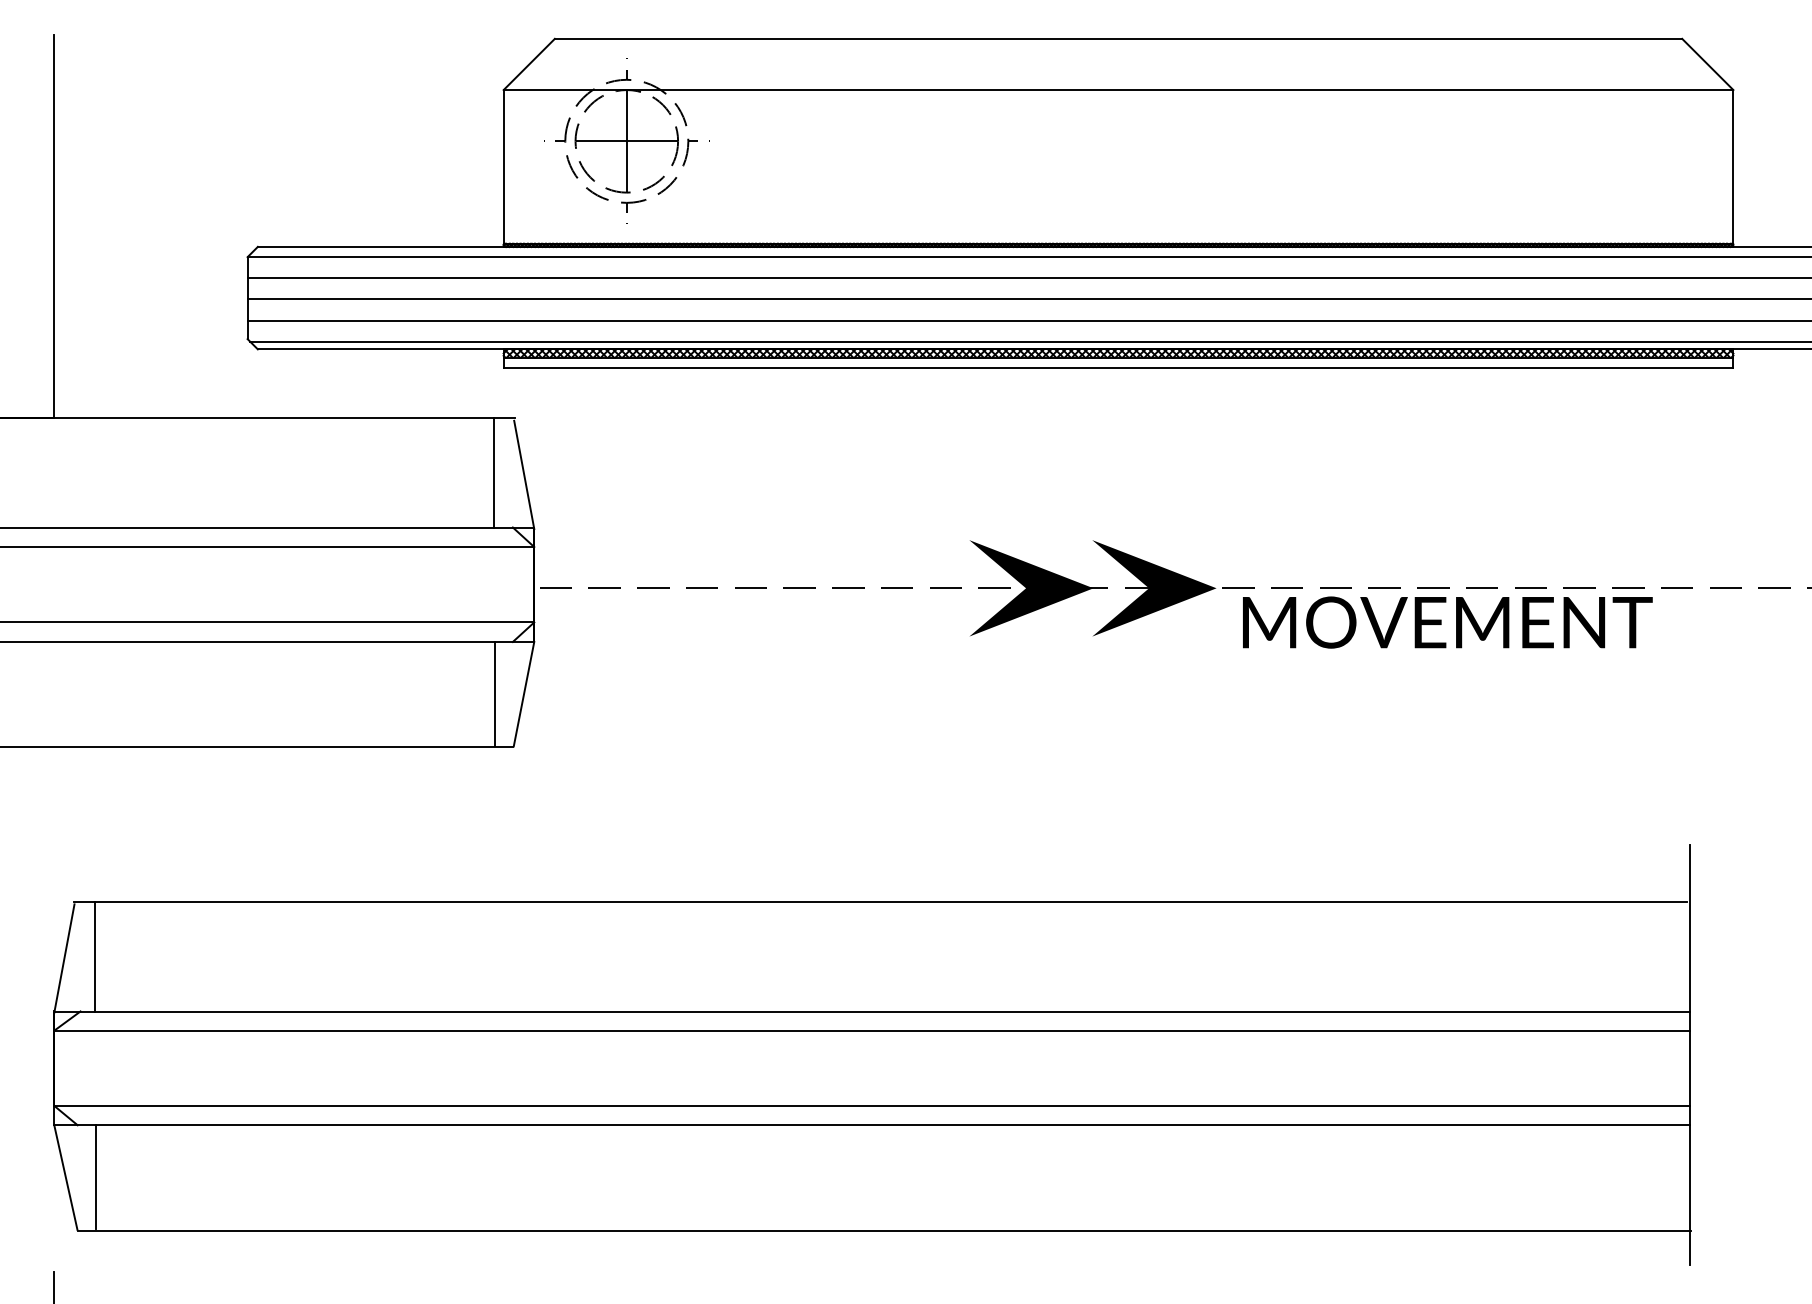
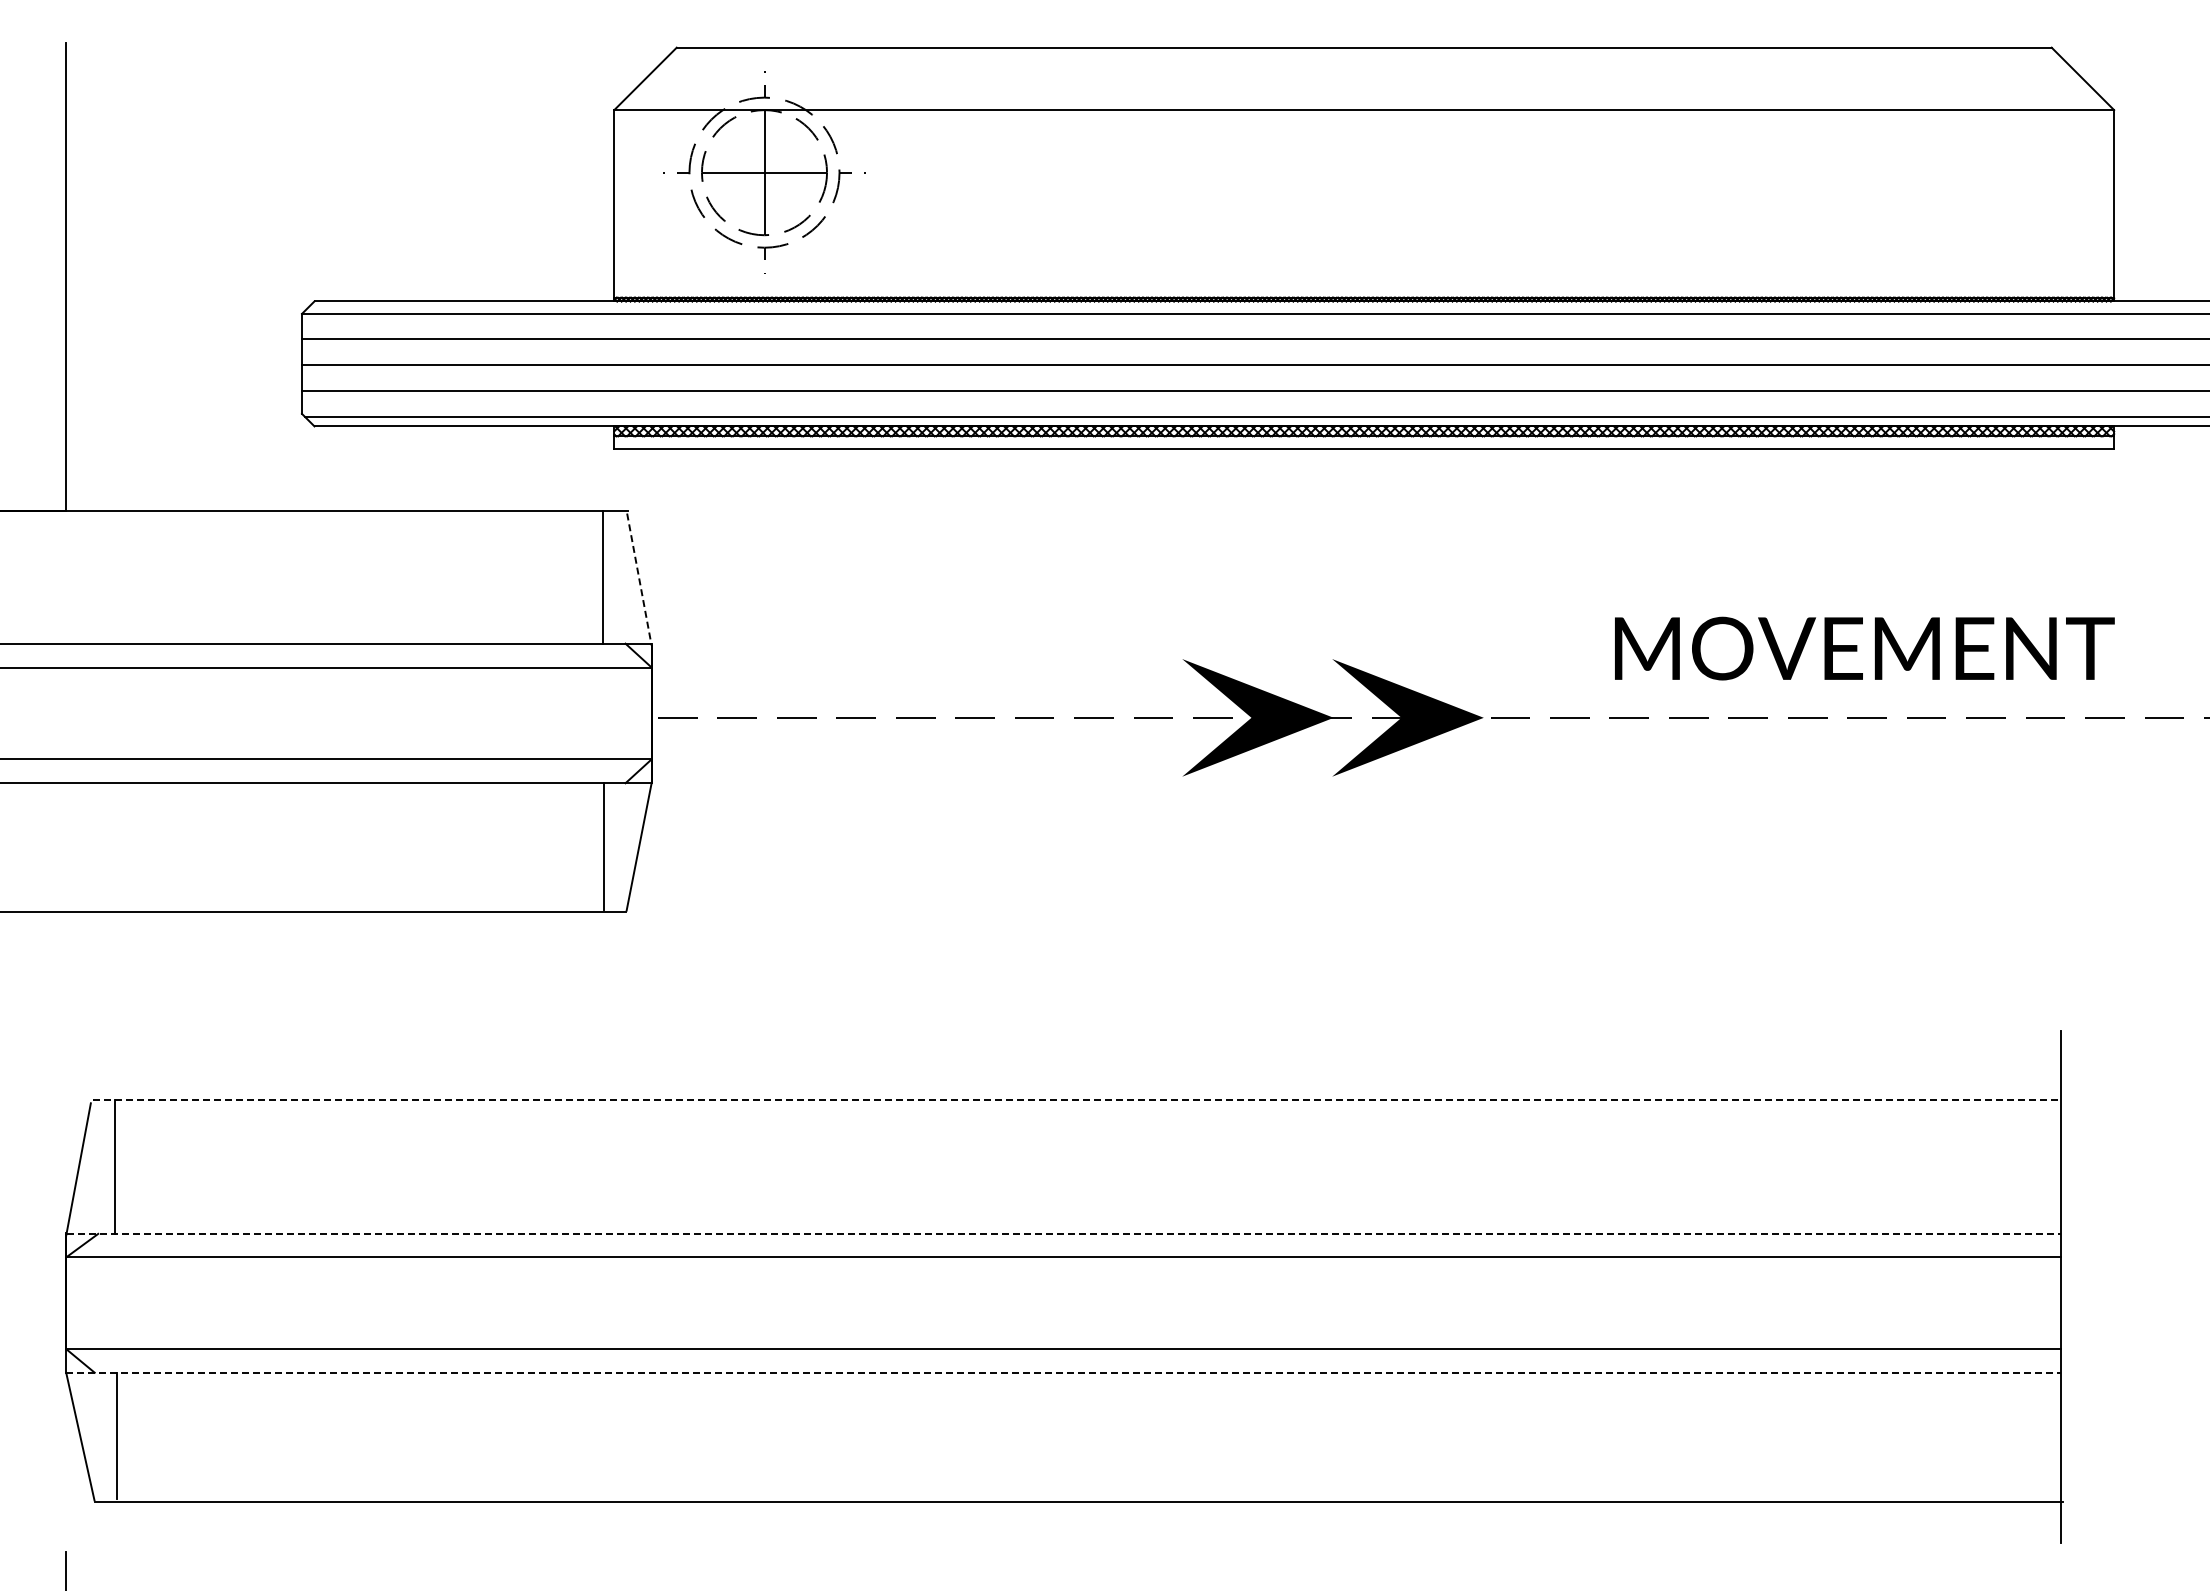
line: (524, 475) -> (639, 580), solid -> dashed
text: (1447, 622) -> (1864, 648), moved
line: (880, 902) -> (1073, 1100), solid -> dashed
line: (872, 1011) -> (1064, 1234), solid -> dashed
line: (872, 1125) -> (1064, 1372), solid -> dashed

